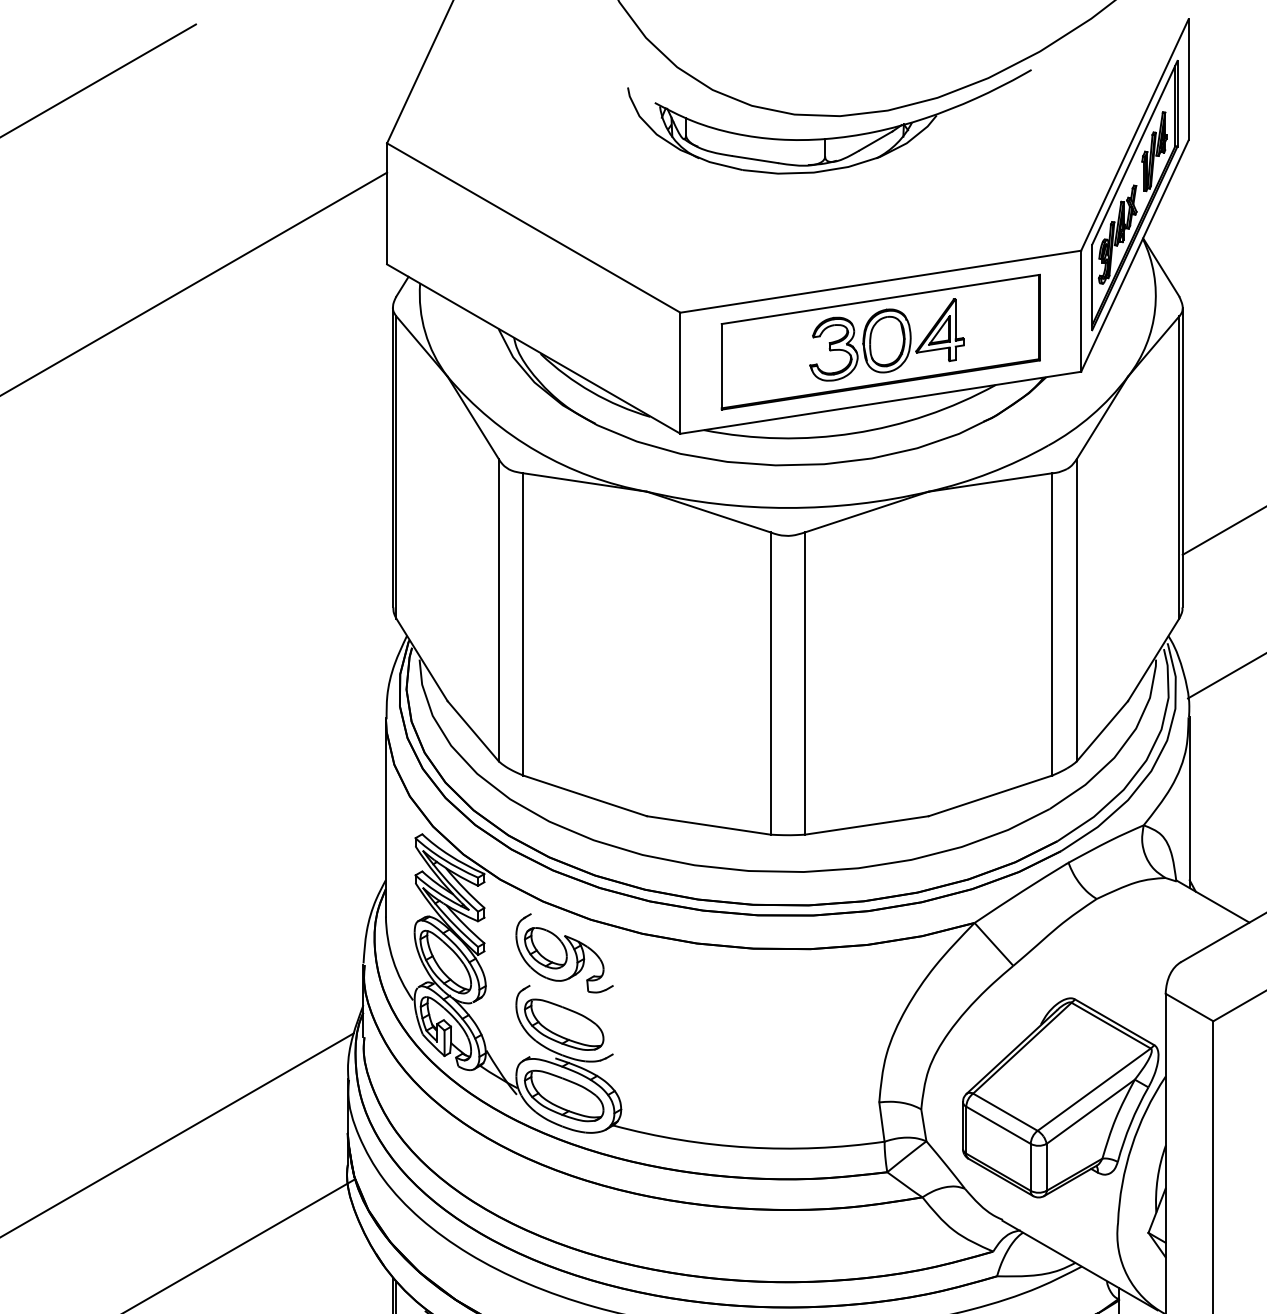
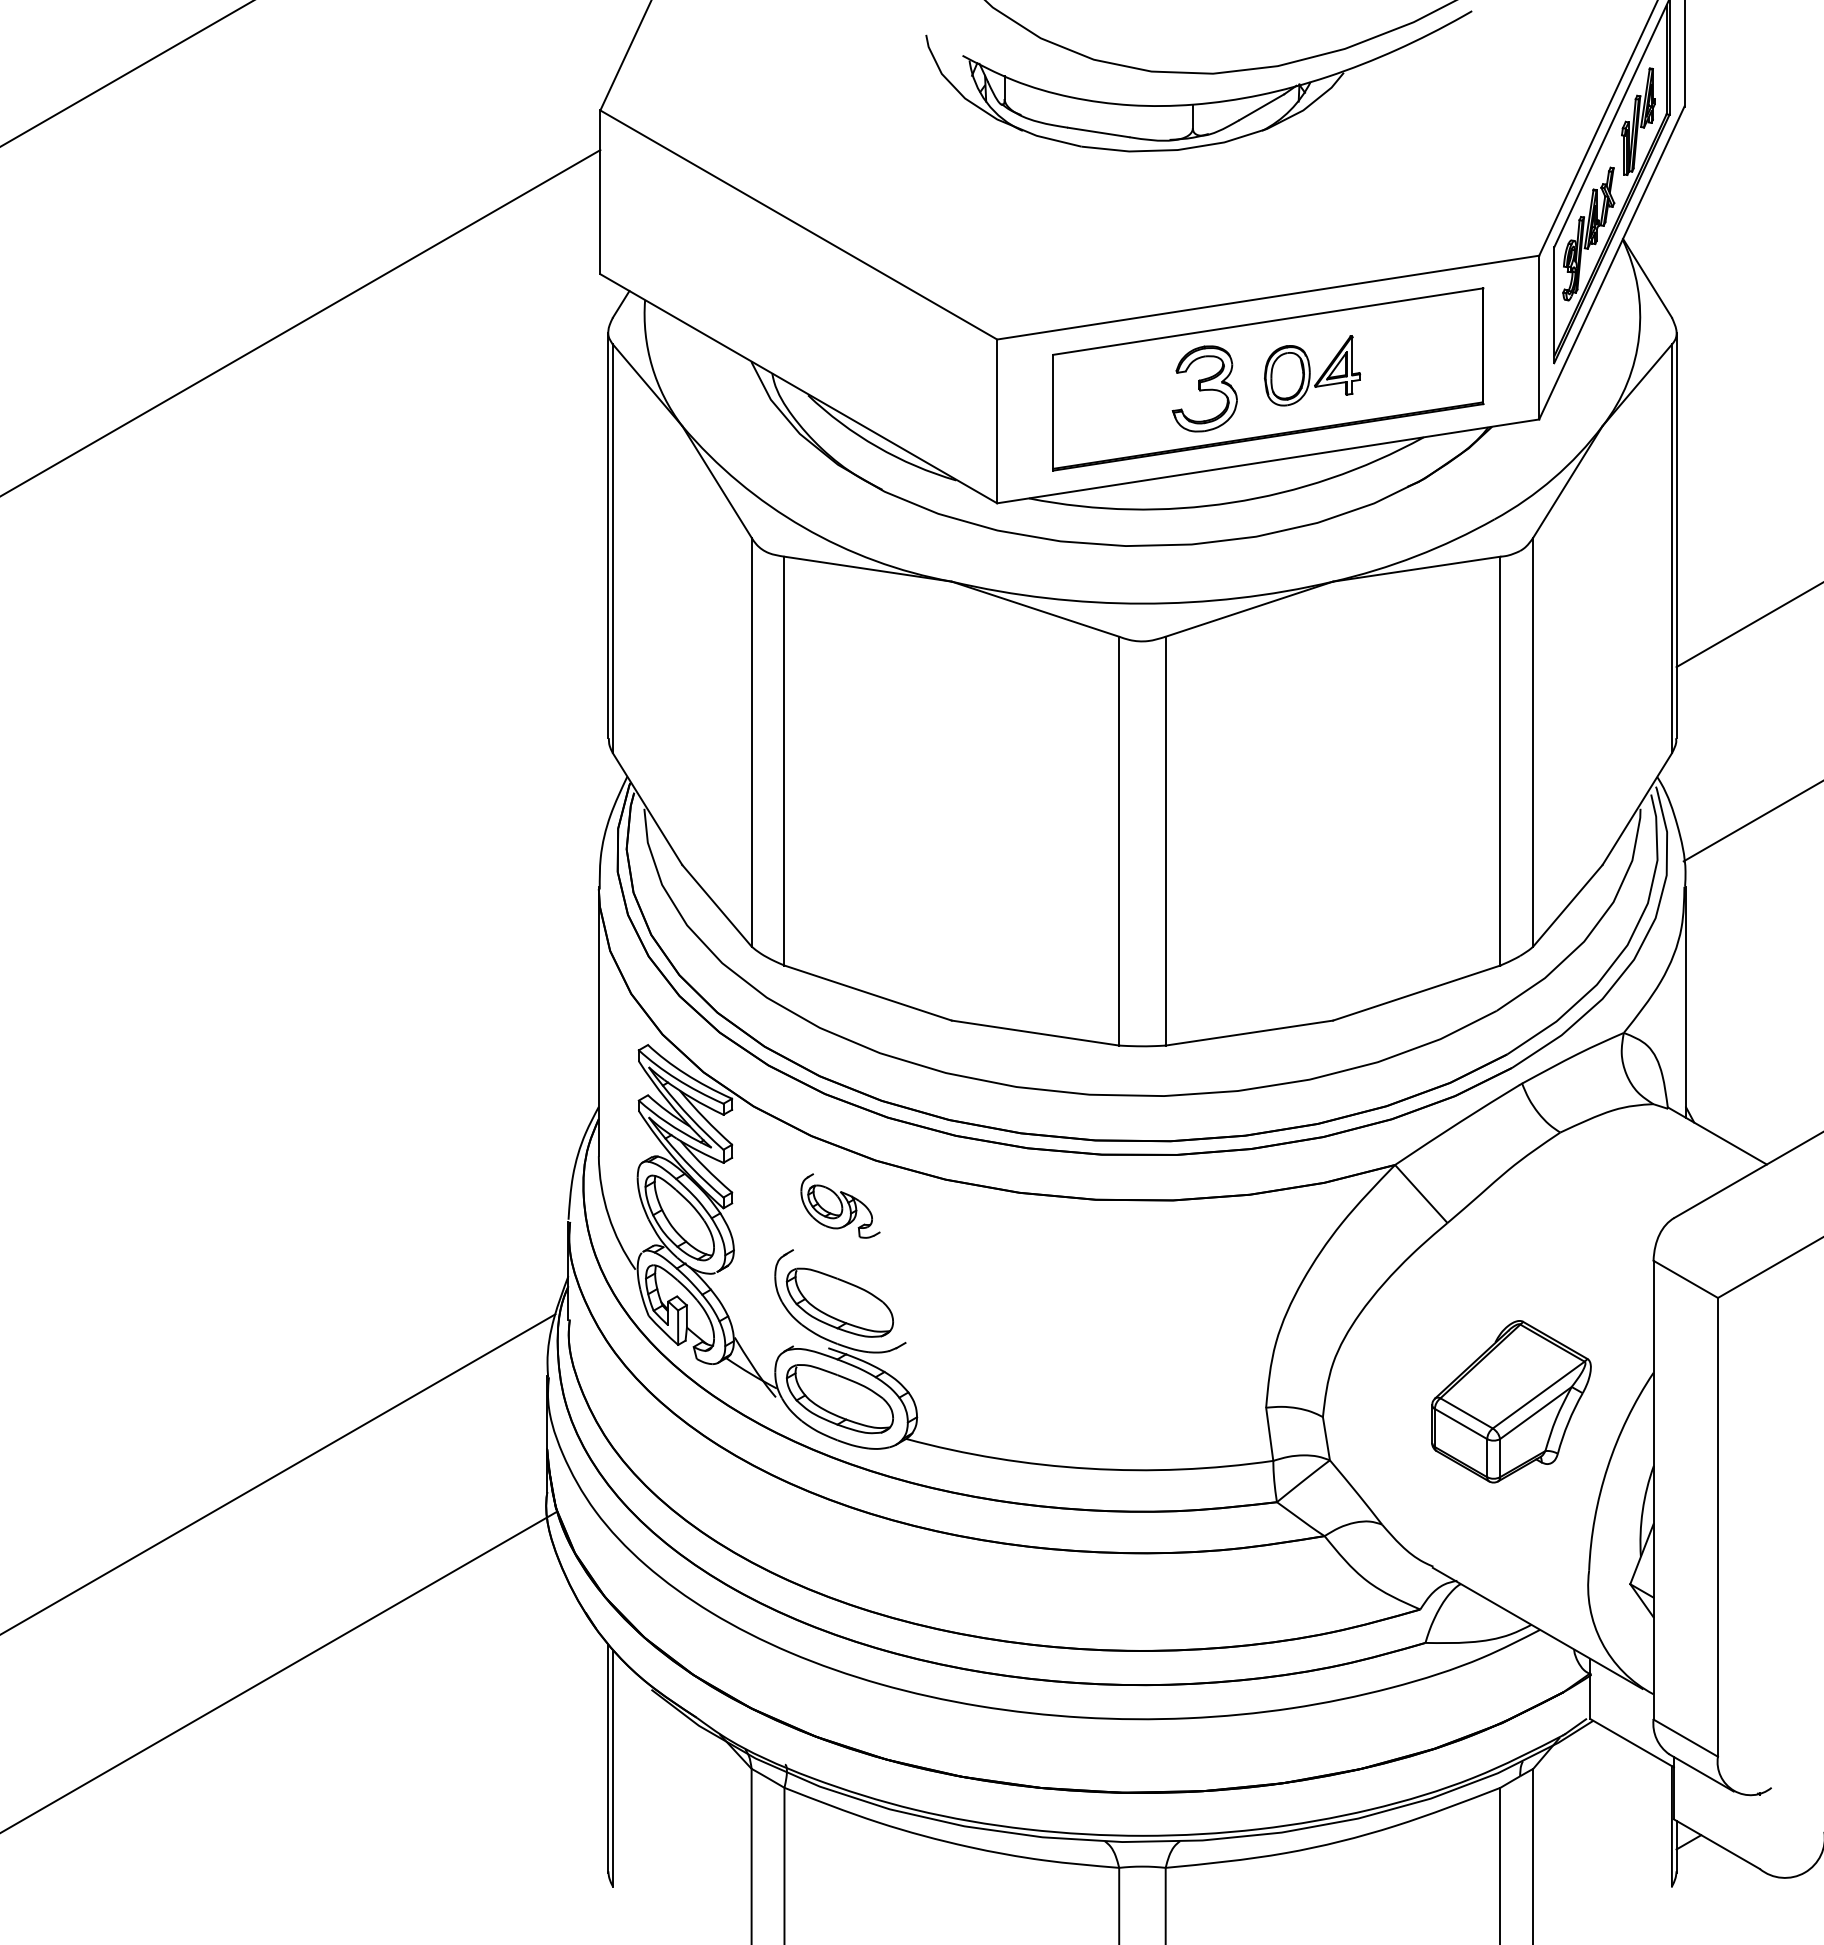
part: (913, 335) -> (1312, 370), size x0.7
part: (564, 952) -> (840, 1205), size x0.6
part: (1060, 1097) -> (1511, 1401), size x0.6

